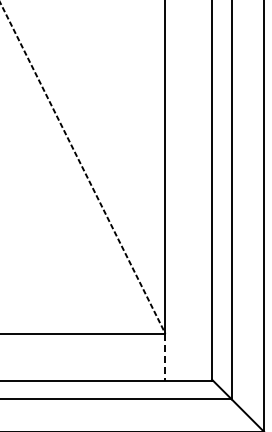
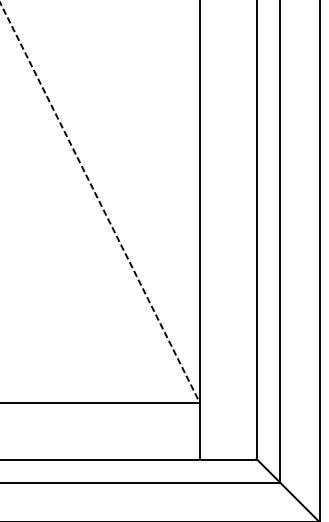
line: (165, 357) -> (200, 432), dashed -> solid

